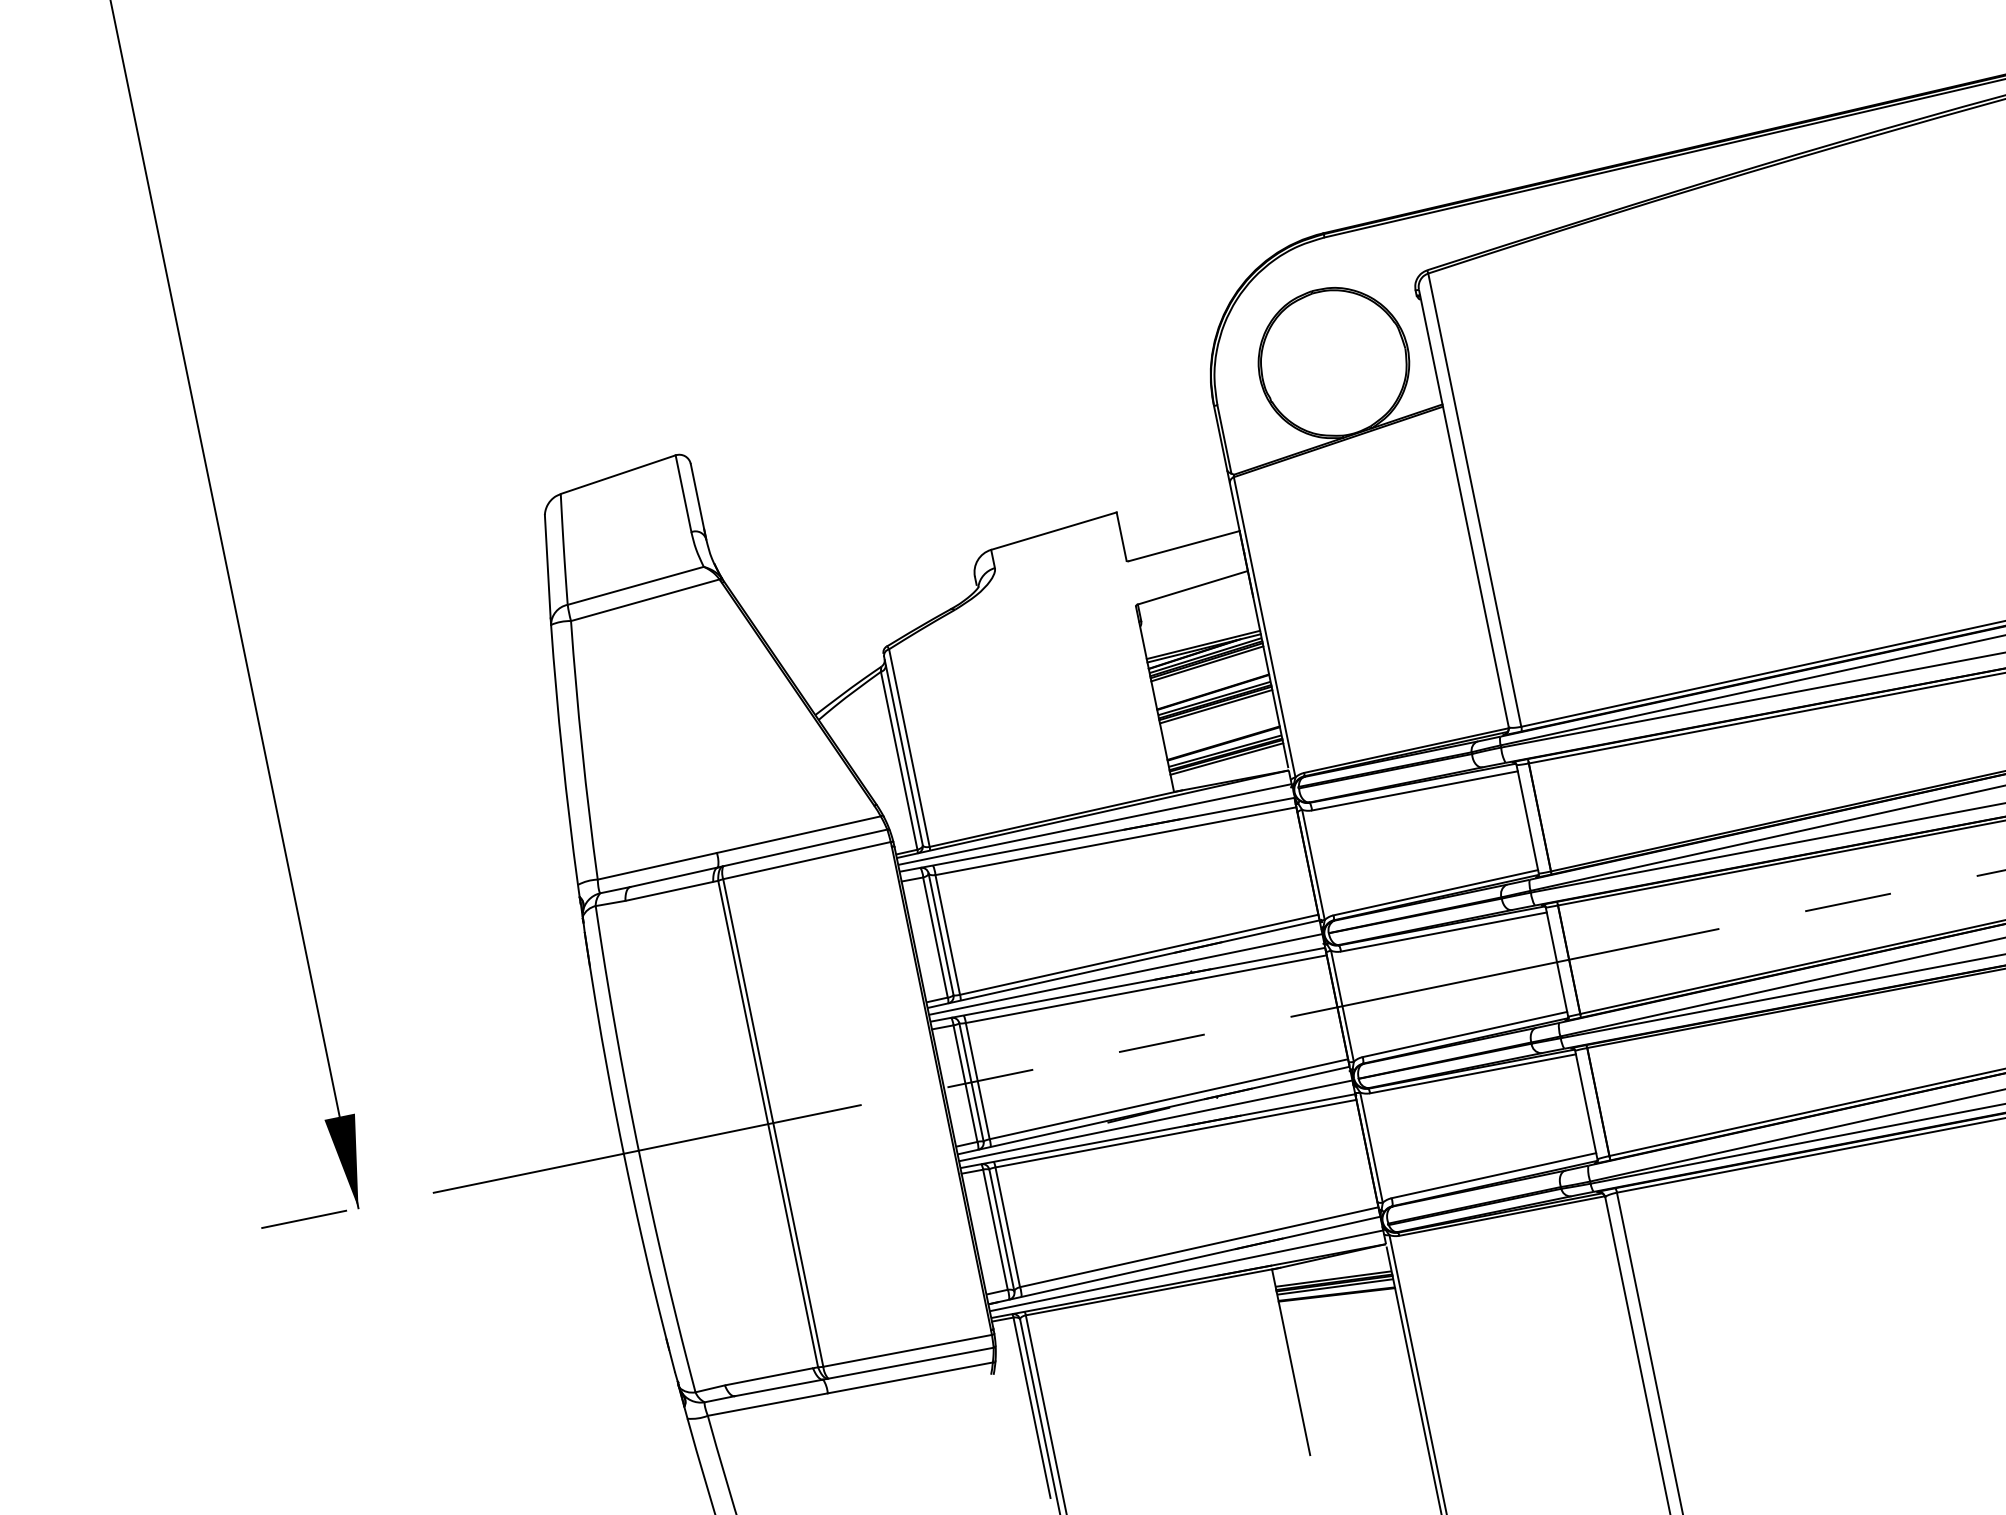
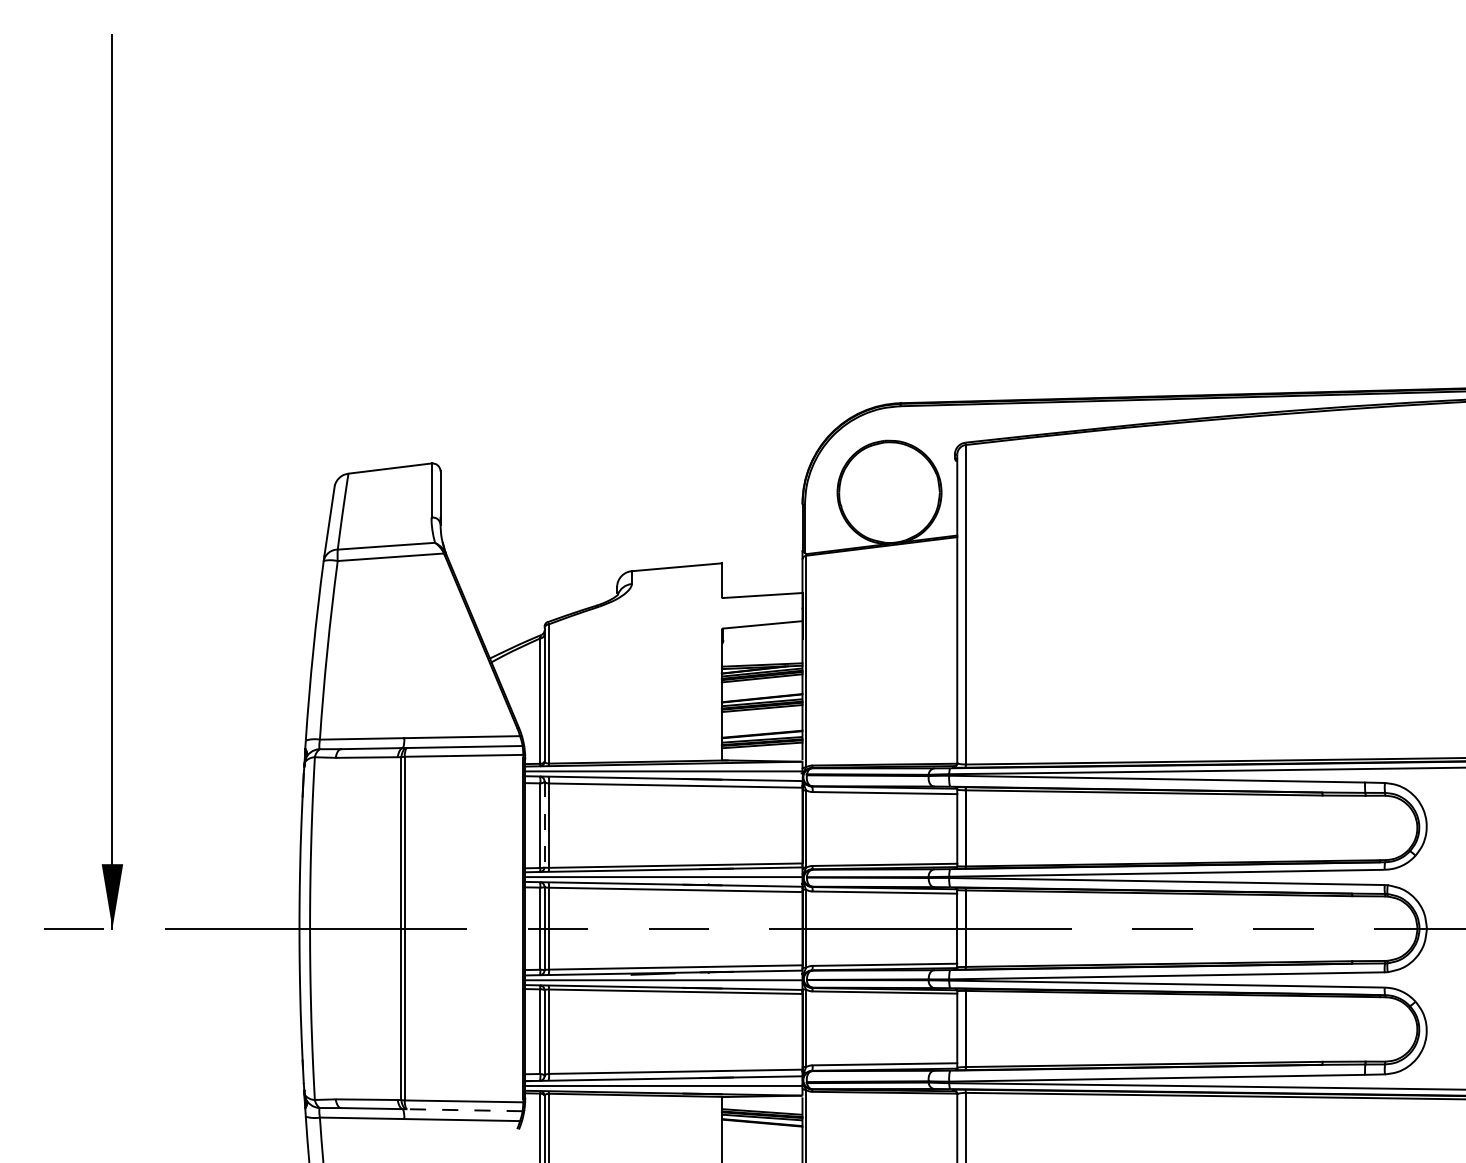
line: (941, 934) -> (544, 824), solid -> dashed
line: (910, 1363) -> (464, 1110), solid -> dashed

